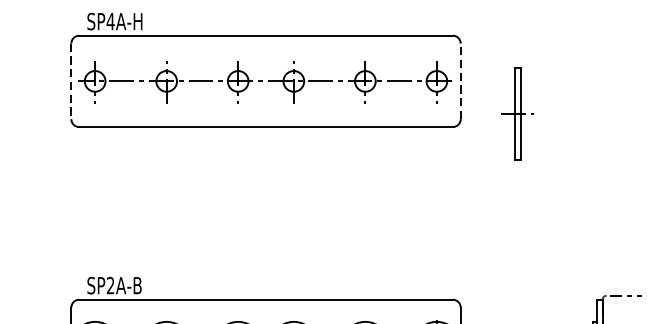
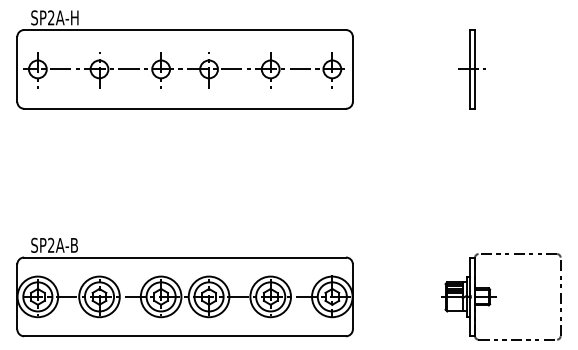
text: (109, 21) -> (50, 17), SP4A-H -> SP2A-H
line: (71, 81) -> (17, 69), dashed -> solid
line: (460, 81) -> (352, 69), dashed -> solid
part: (517, 113) -> (471, 69), moved

